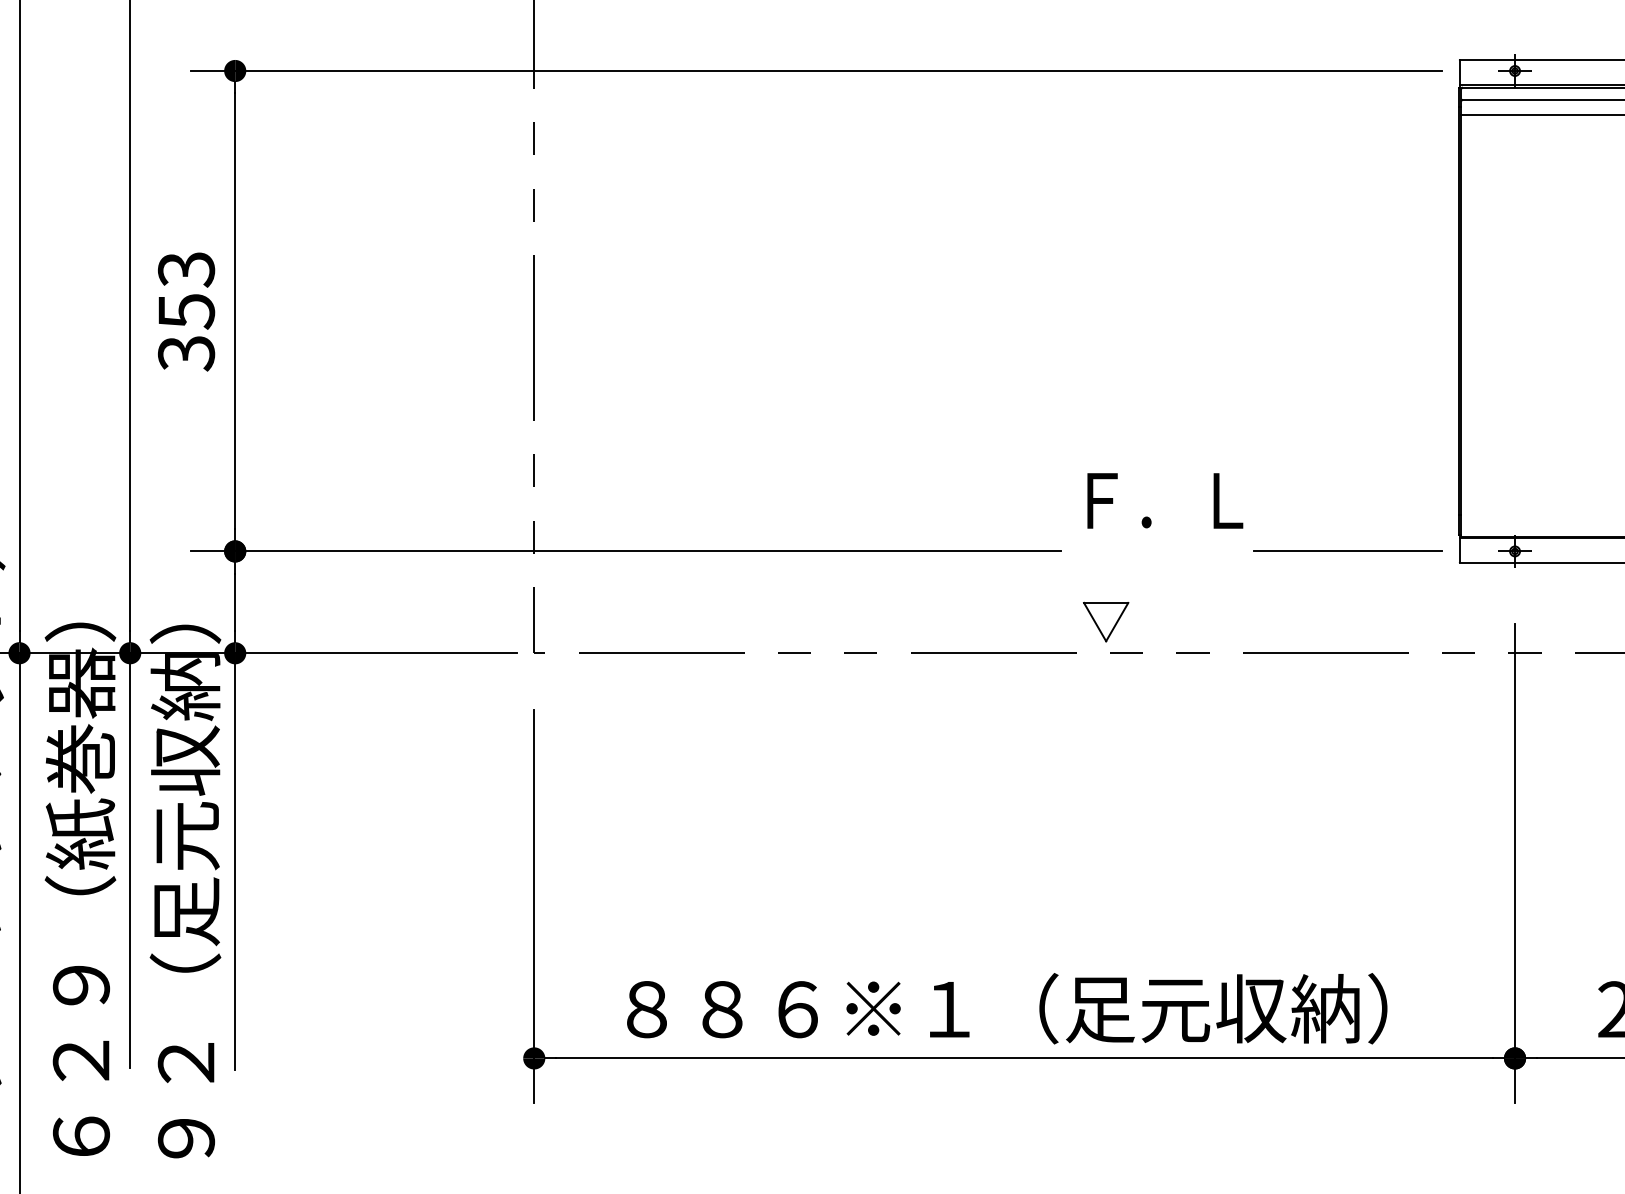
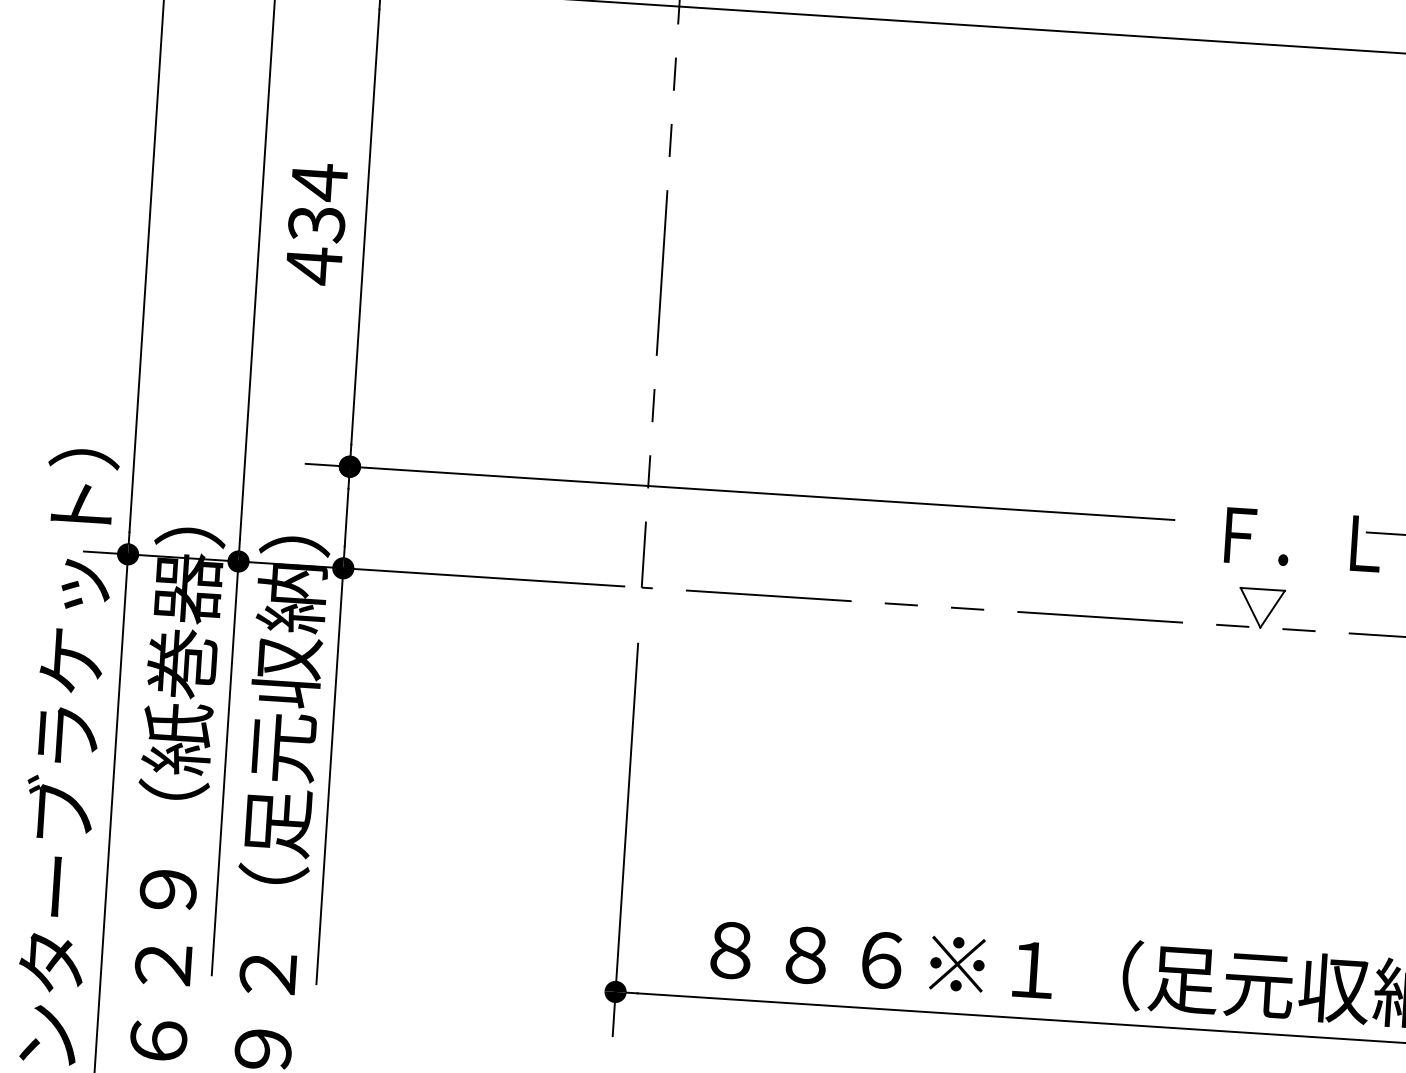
text: (186, 311) -> (316, 224), 353 -> 434
text: (1165, 500) -> (1303, 539), moved
part: (1106, 621) -> (1261, 607), moved

